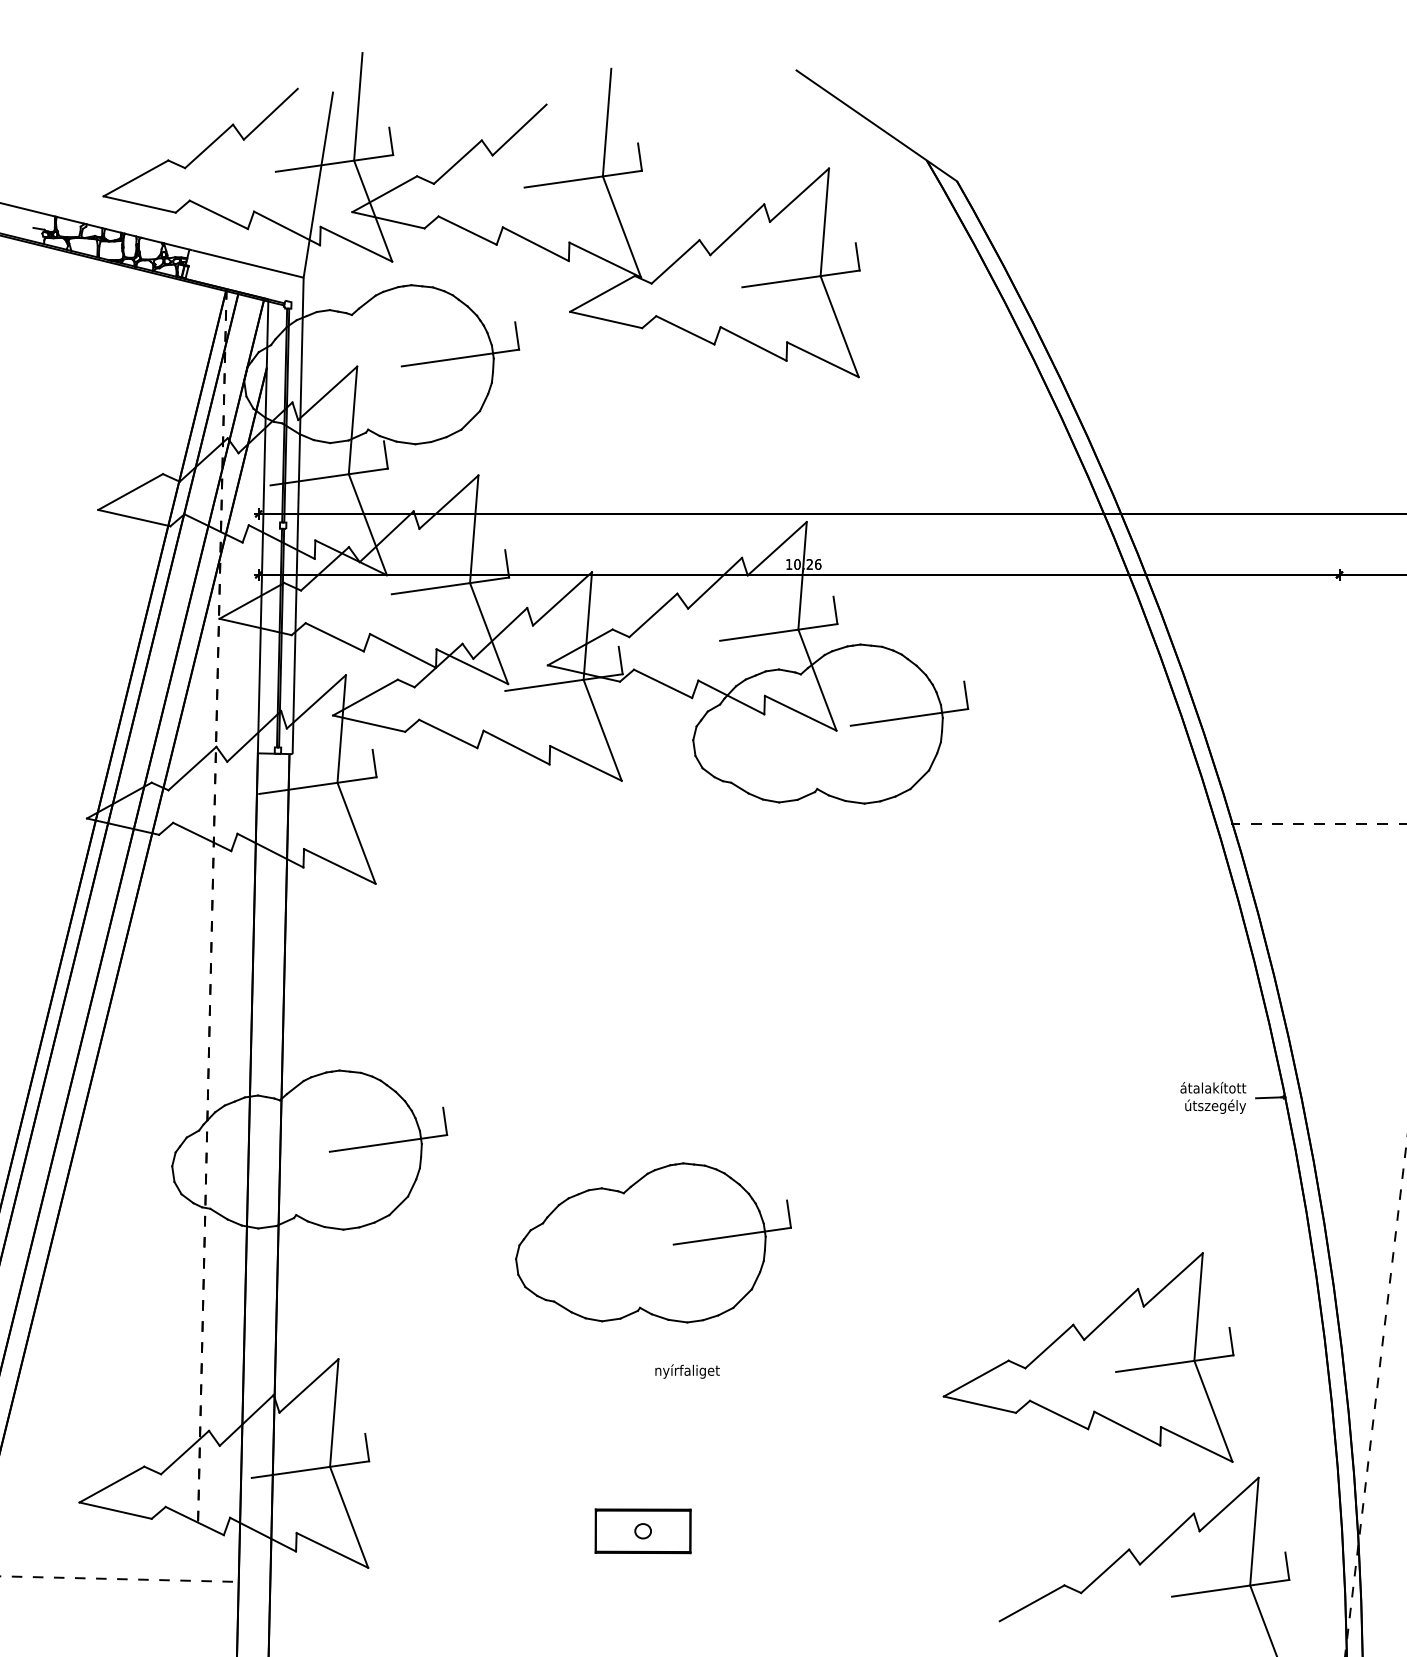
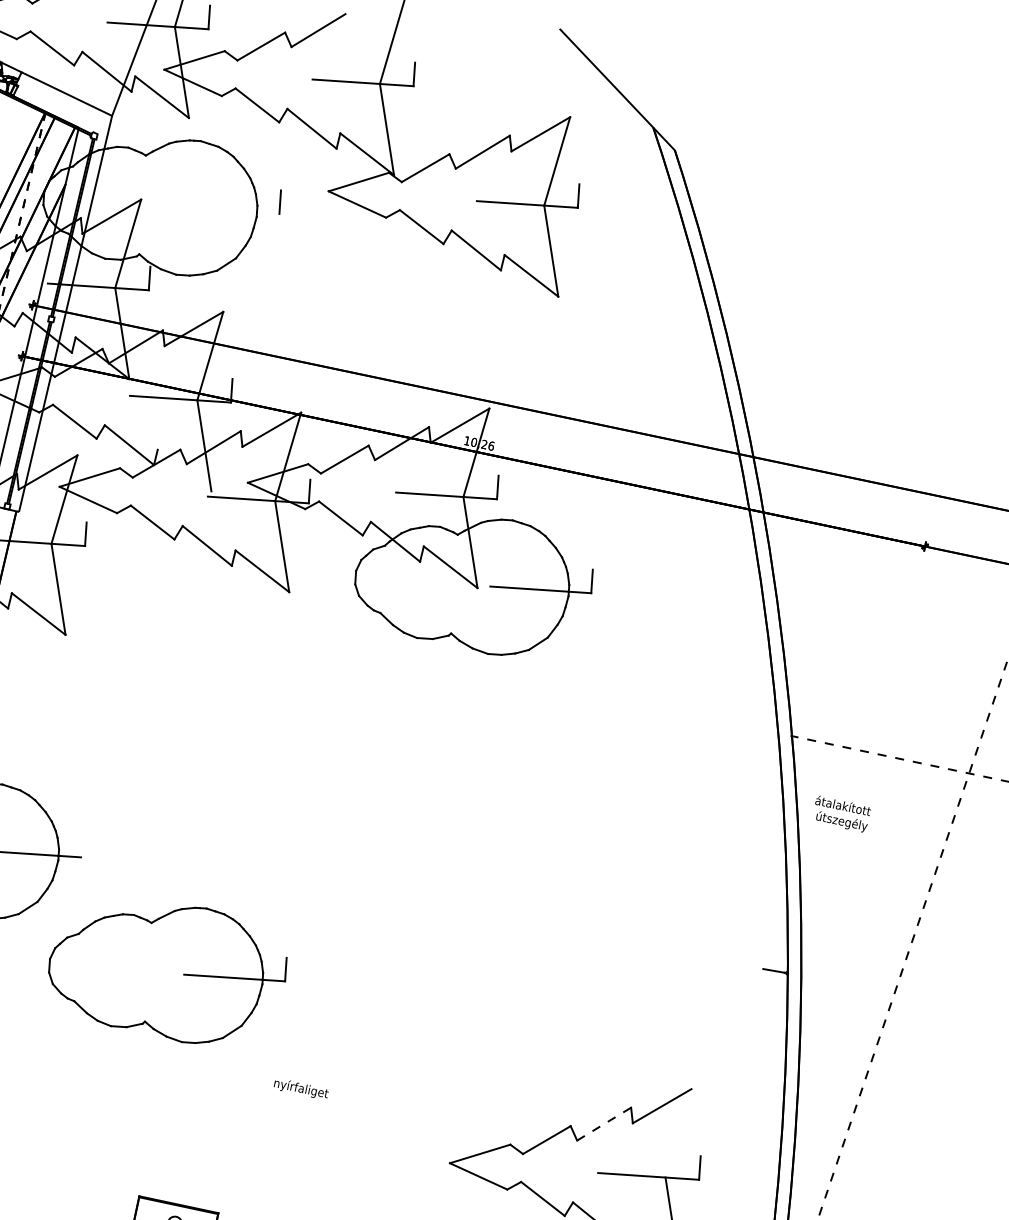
line: (460, 357) -> (229, 210), removed
line: (472, 666) -> (184, 470), removed
text: (1213, 1097) -> (841, 813), moved
line: (445, 1121) -> (82, 845), removed
part: (653, 1242) -> (167, 969), moved
line: (1198, 1306) -> (678, 1132), removed
line: (1111, 1314) -> (604, 1124), solid -> dashed
text: (687, 1371) -> (301, 1089), moved

